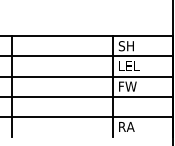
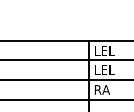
text: (128, 46) -> (104, 51), SH -> LEL
text: (128, 86) -> (104, 89), FW -> RA

